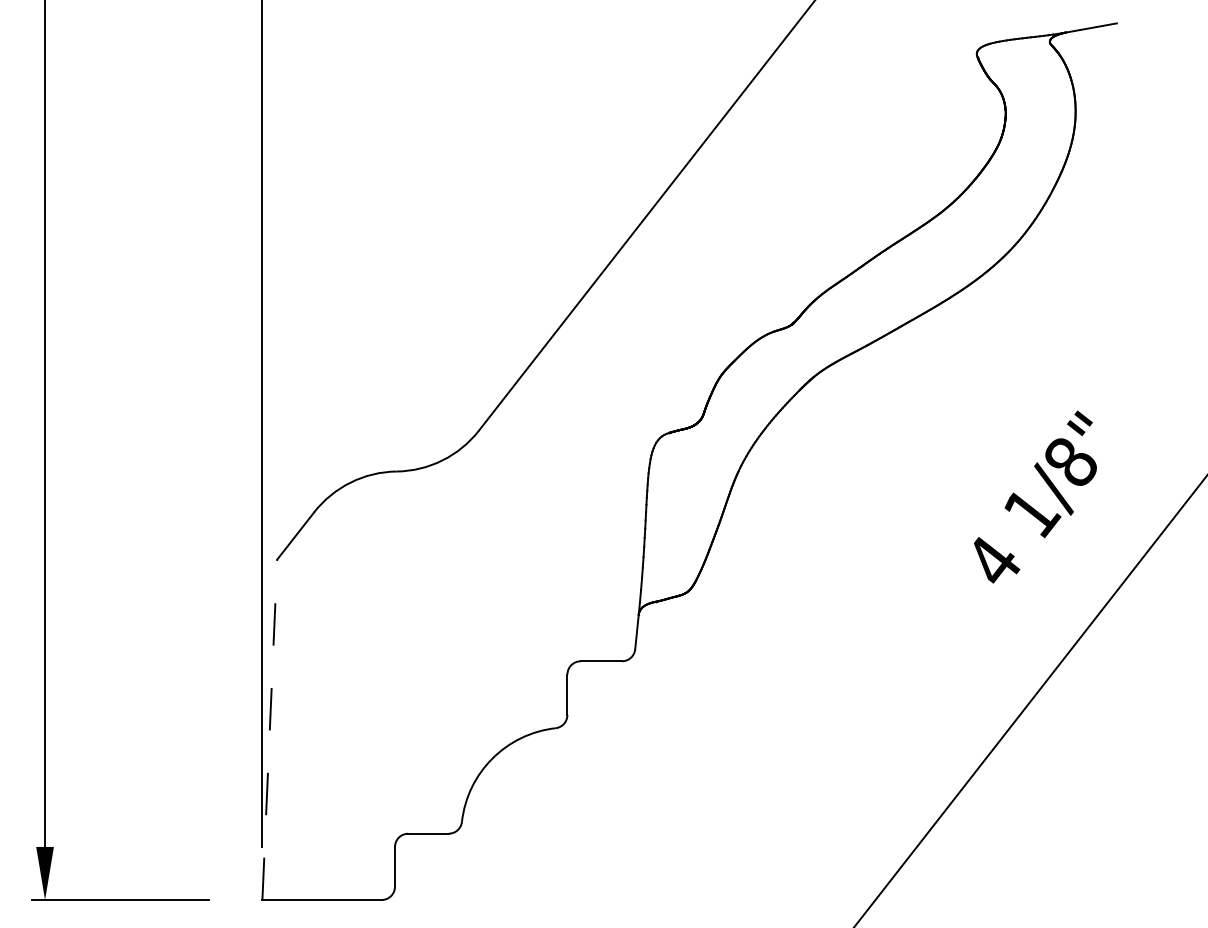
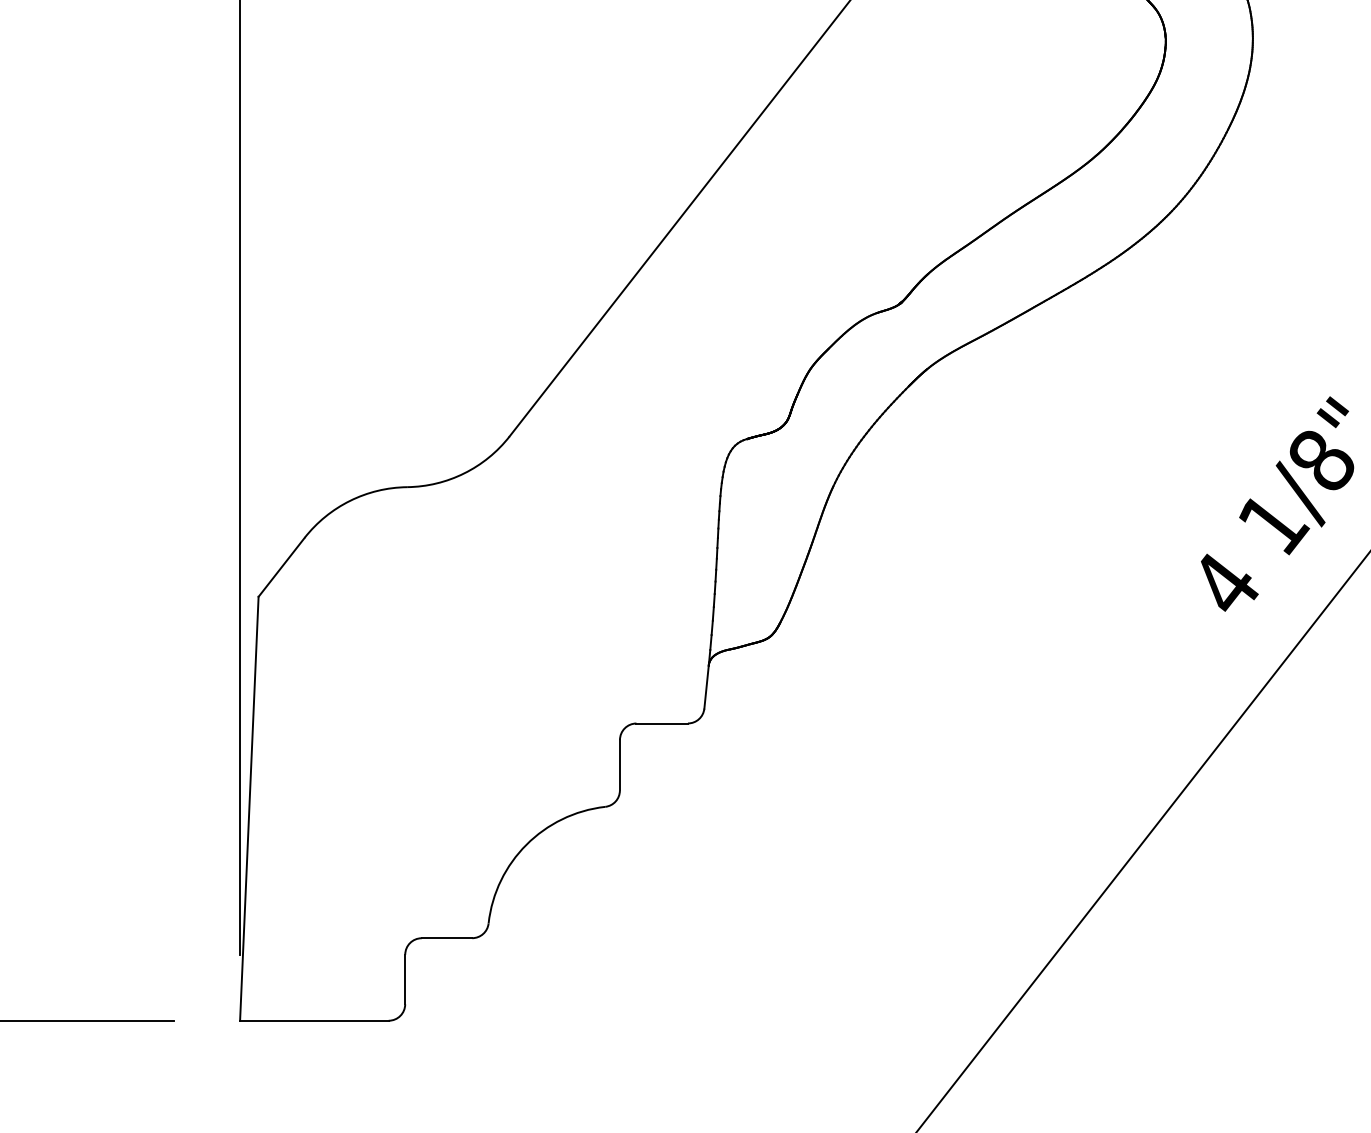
text: (1035, 496) -> (1277, 503), moved
line: (269, 729) -> (248, 808), dashed -> solid

